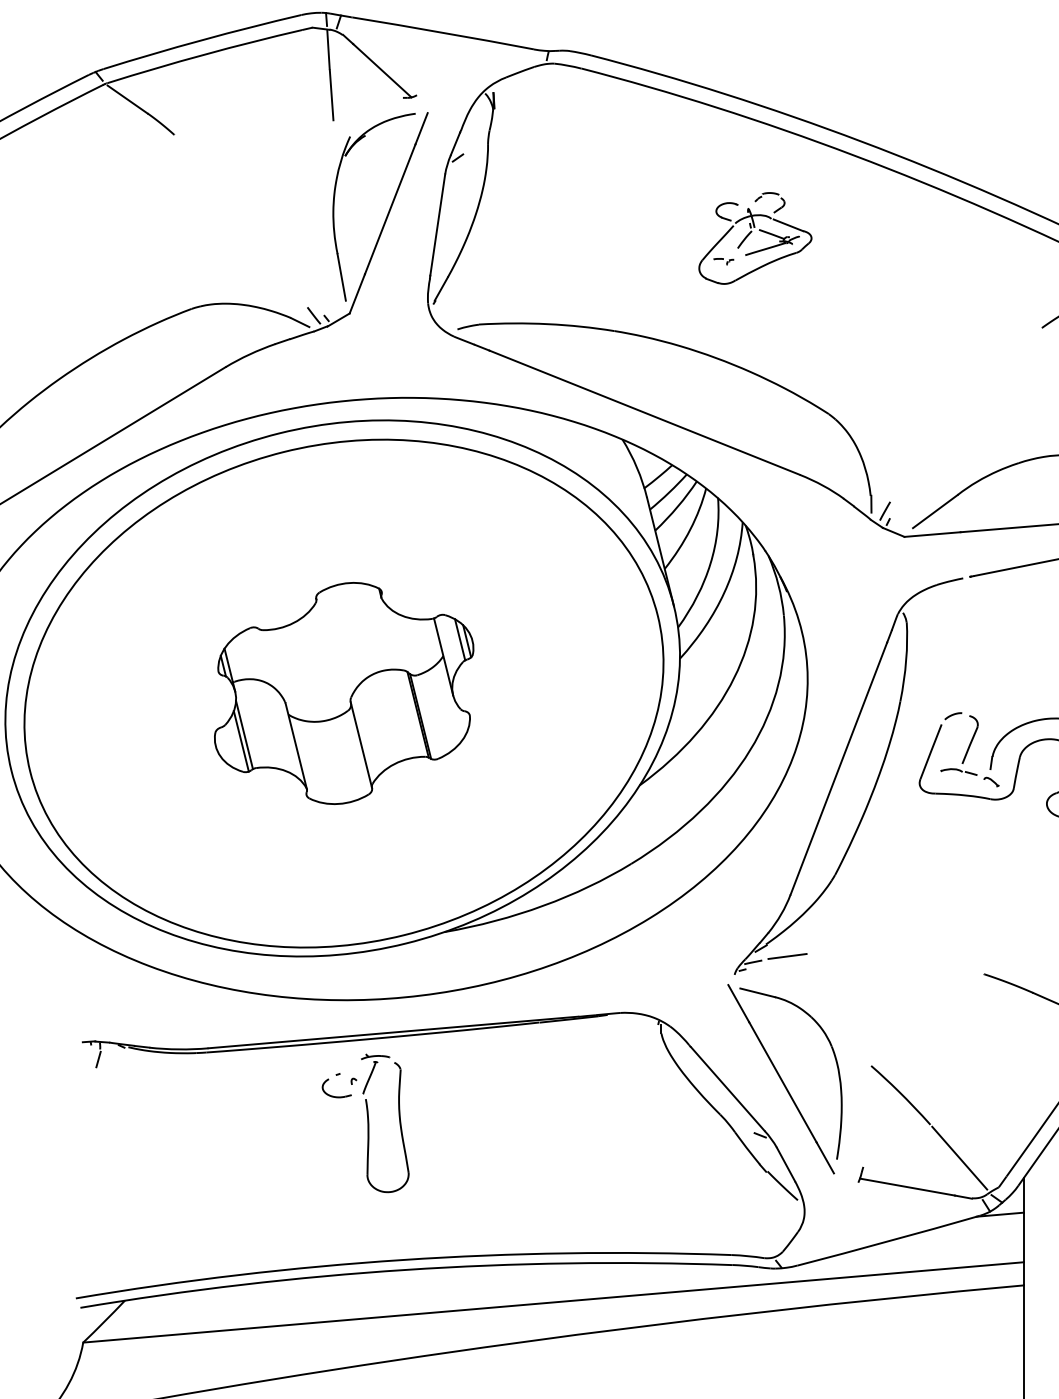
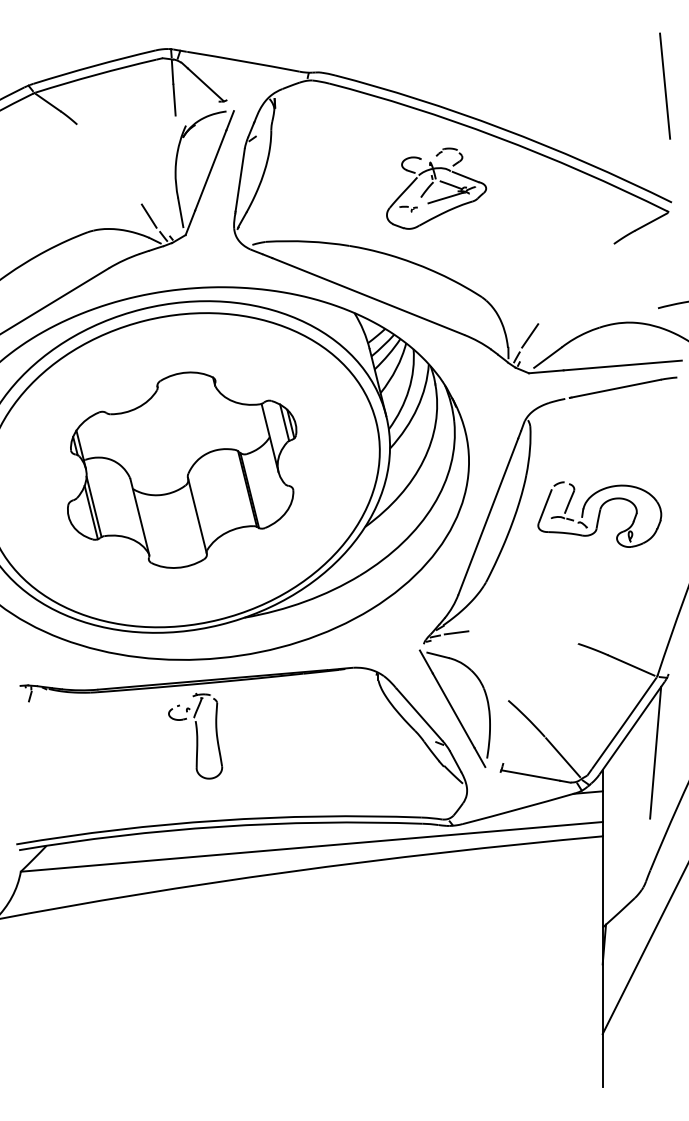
part: (755, 238) -> (436, 188), size x1.43
line: (289, 281) -> (148, 215), added
line: (907, 475) -> (530, 335), added
part: (344, 692) -> (182, 469), size x1.43

